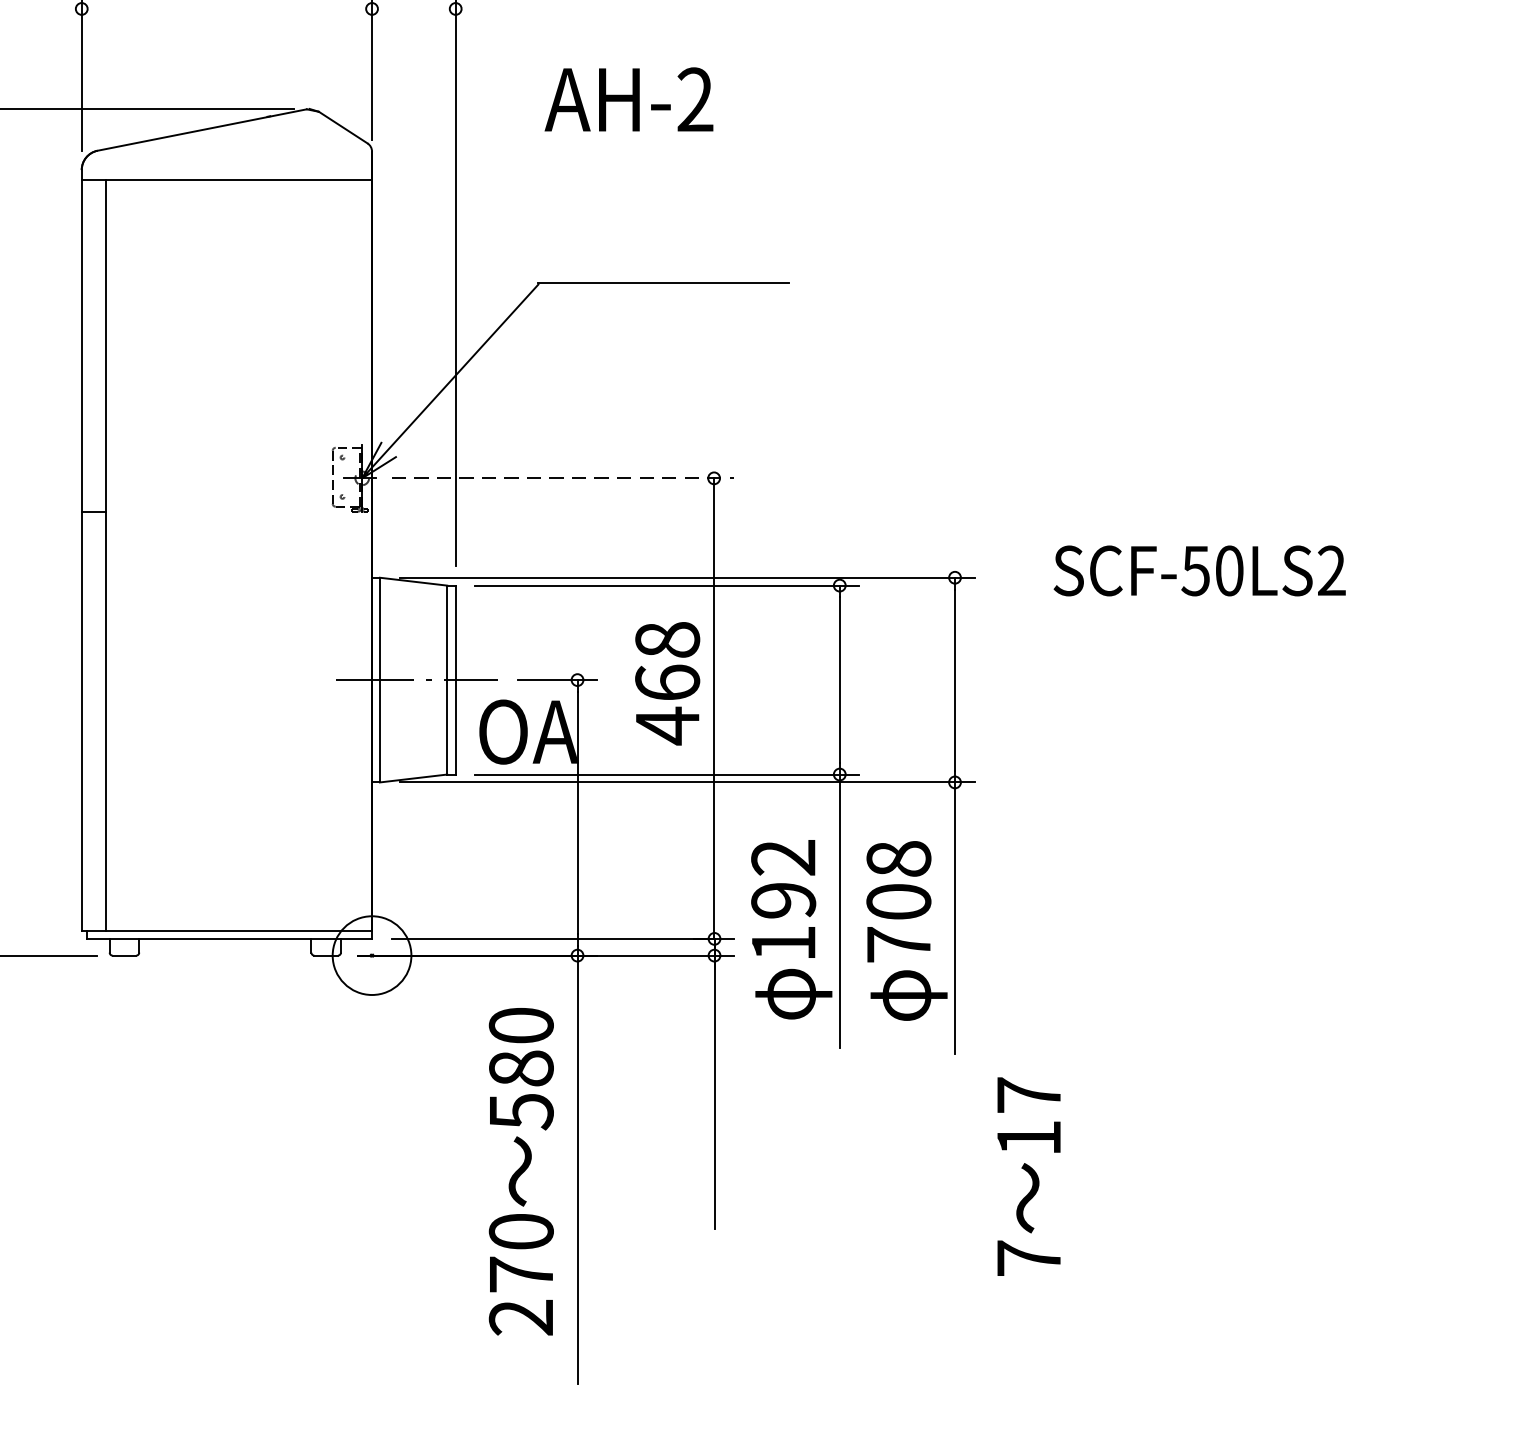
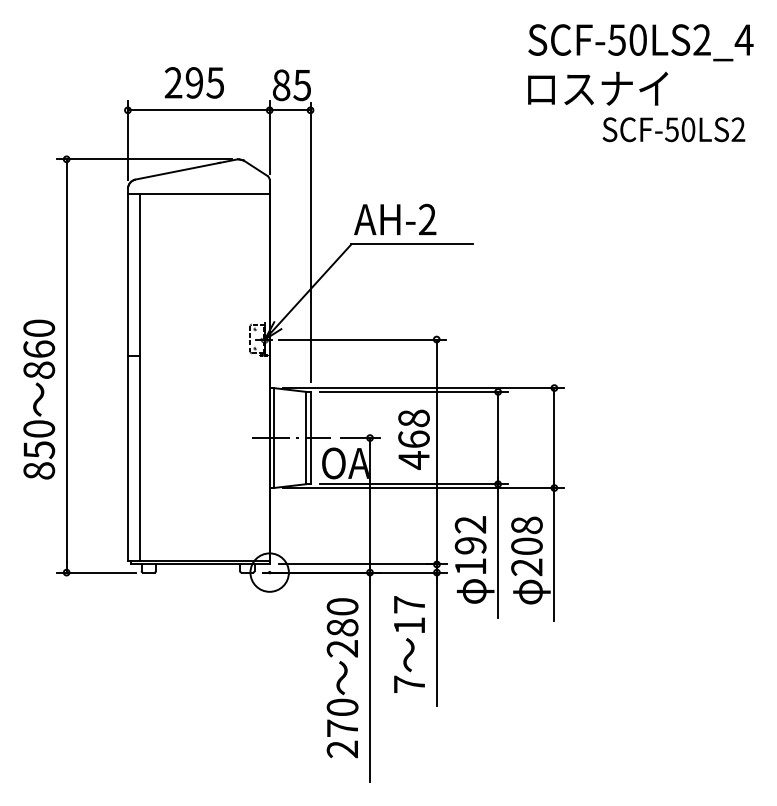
line: (267, 9) -> (218, 110), added
text: (629, 97) -> (395, 218), moved
line: (562, 478) -> (362, 339), dashed -> solid
text: (1198, 570) -> (673, 129), moved
text: (897, 945) -> (526, 567), 708 -> 208
text: (521, 1111) -> (342, 648), 580 -> 280
text: (1028, 1176) -> (409, 644), moved

